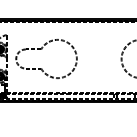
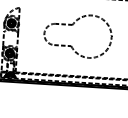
part: (42, 49) -> (74, 25), moved

